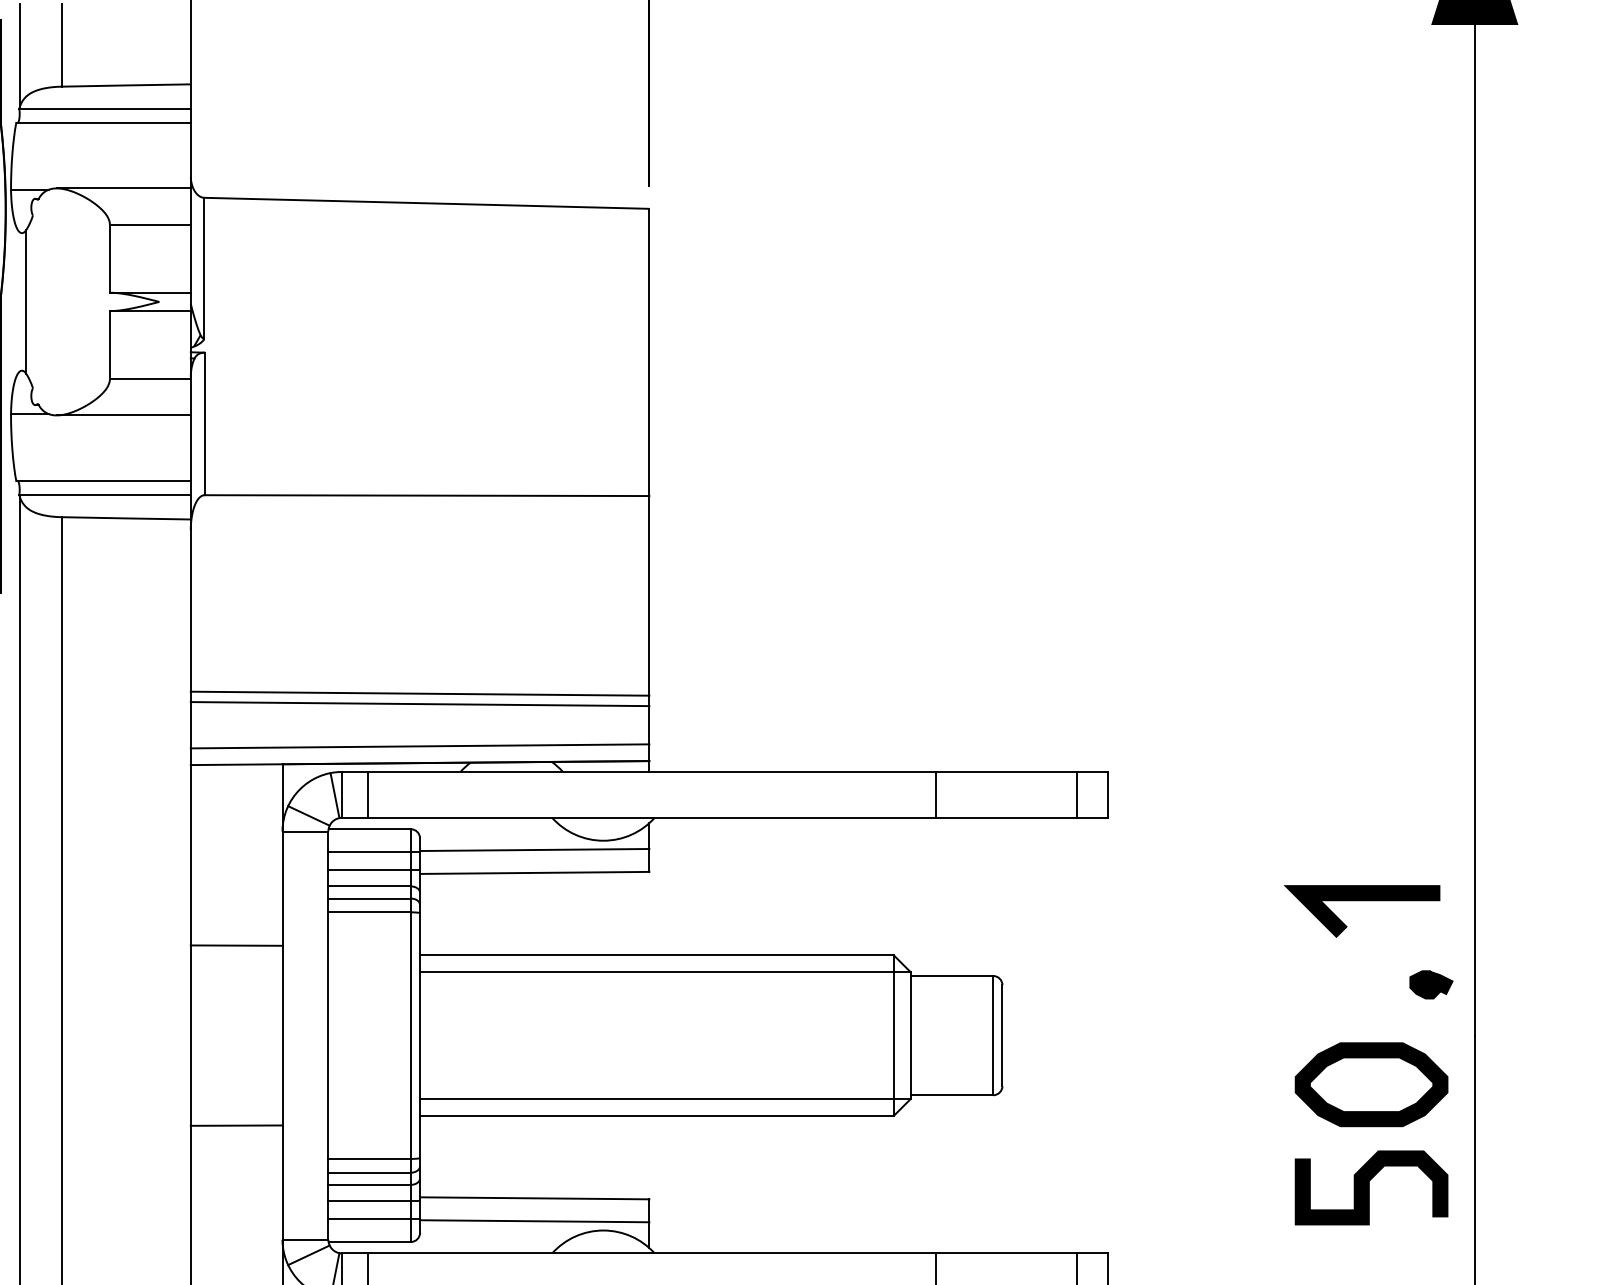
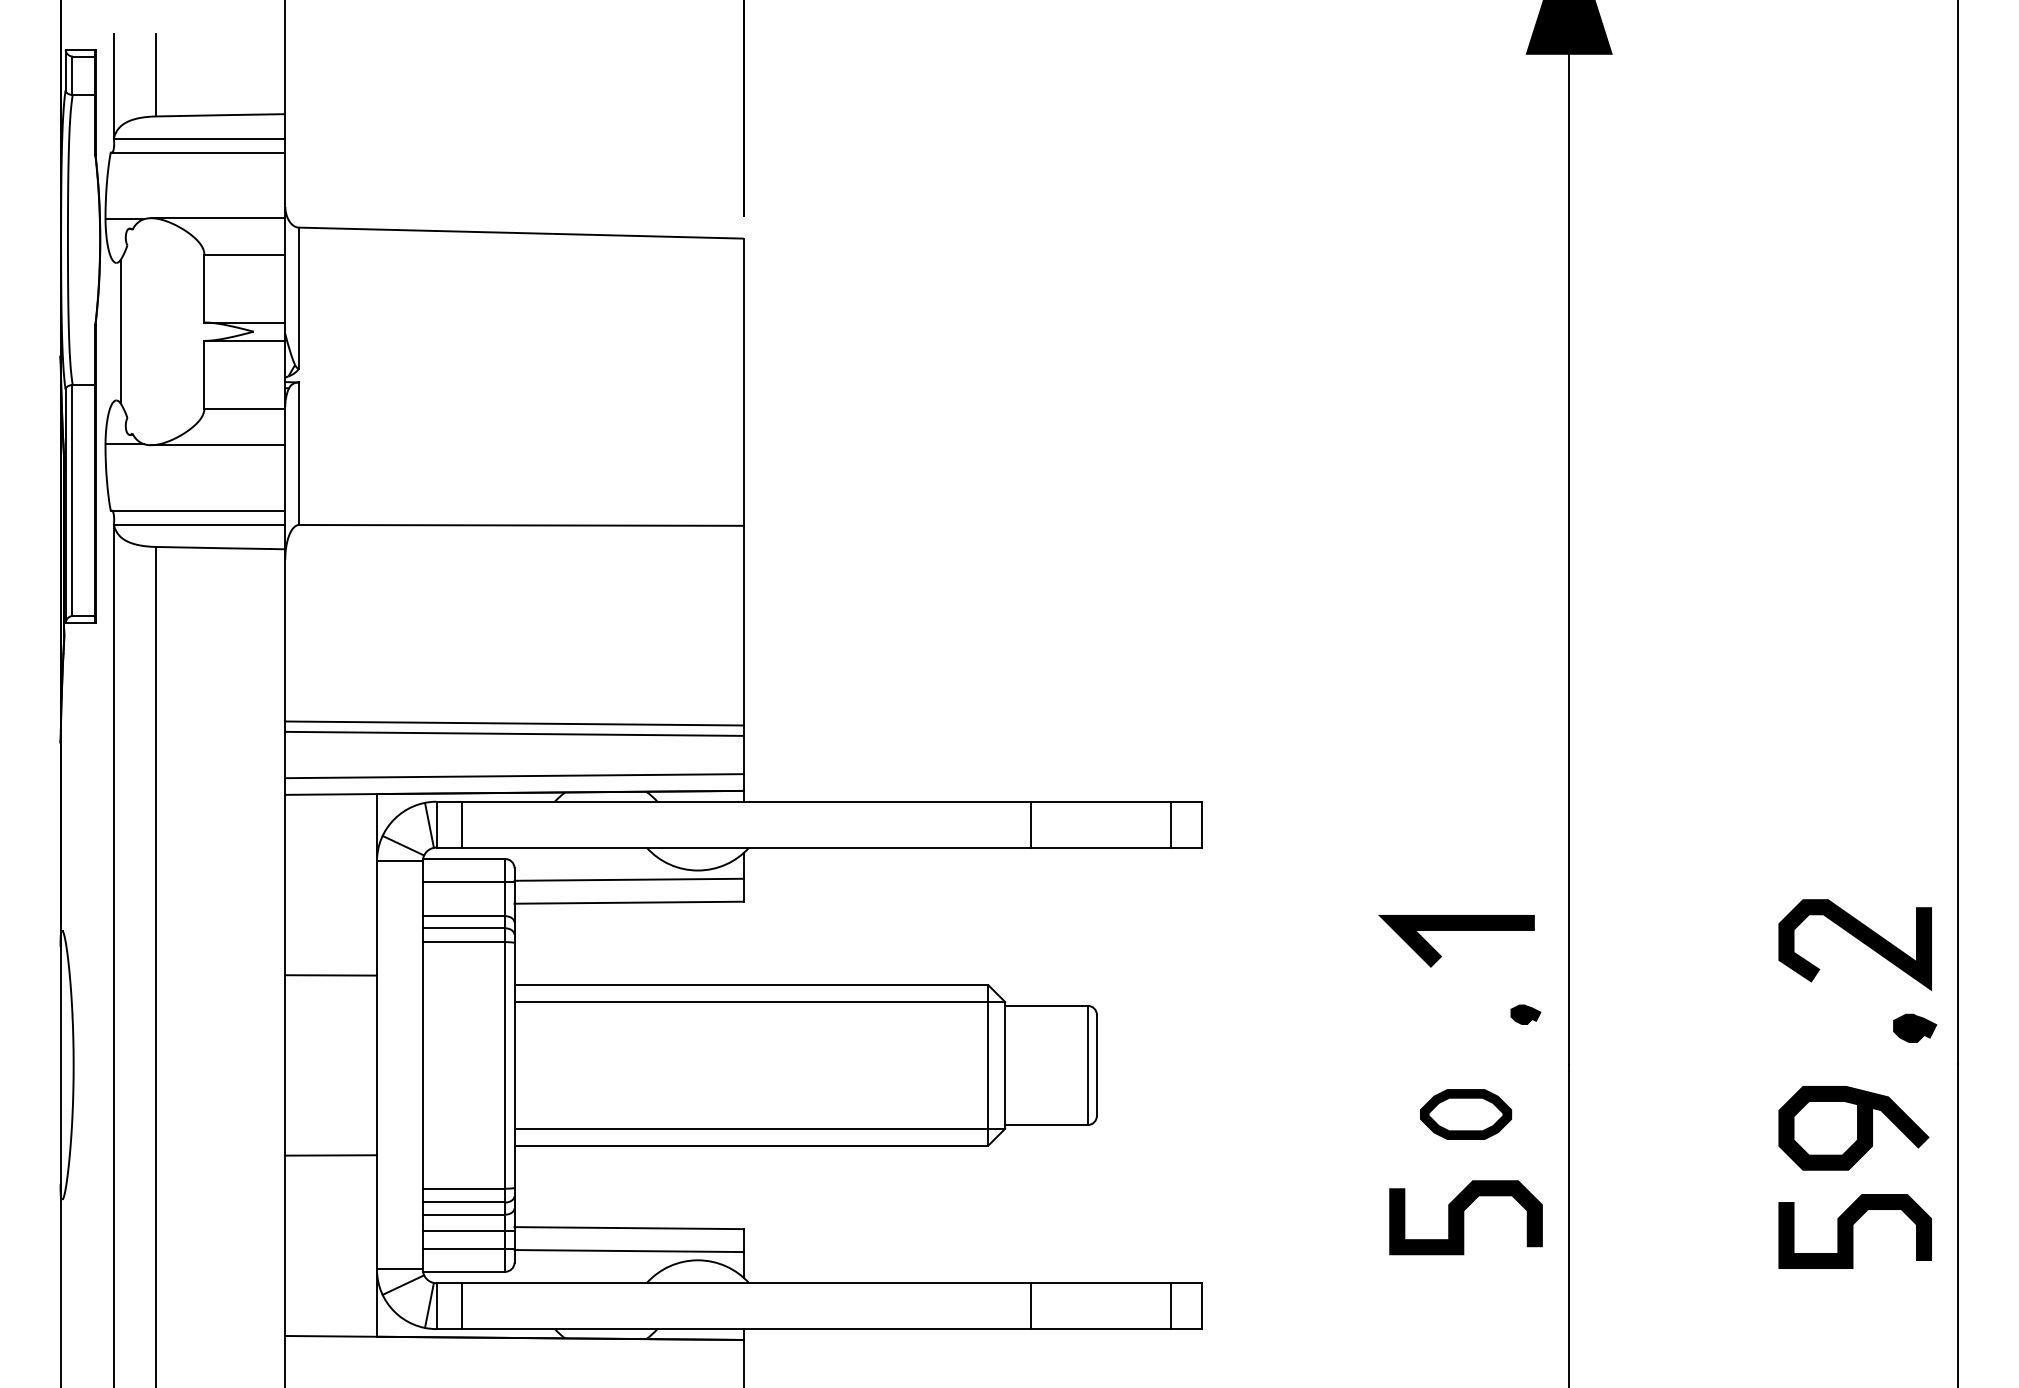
line: (374, 870) -> (468, 900), removed
part: (1431, 984) -> (1525, 1014), size x0.7
part: (1371, 1084) -> (1465, 1114), size x0.6

